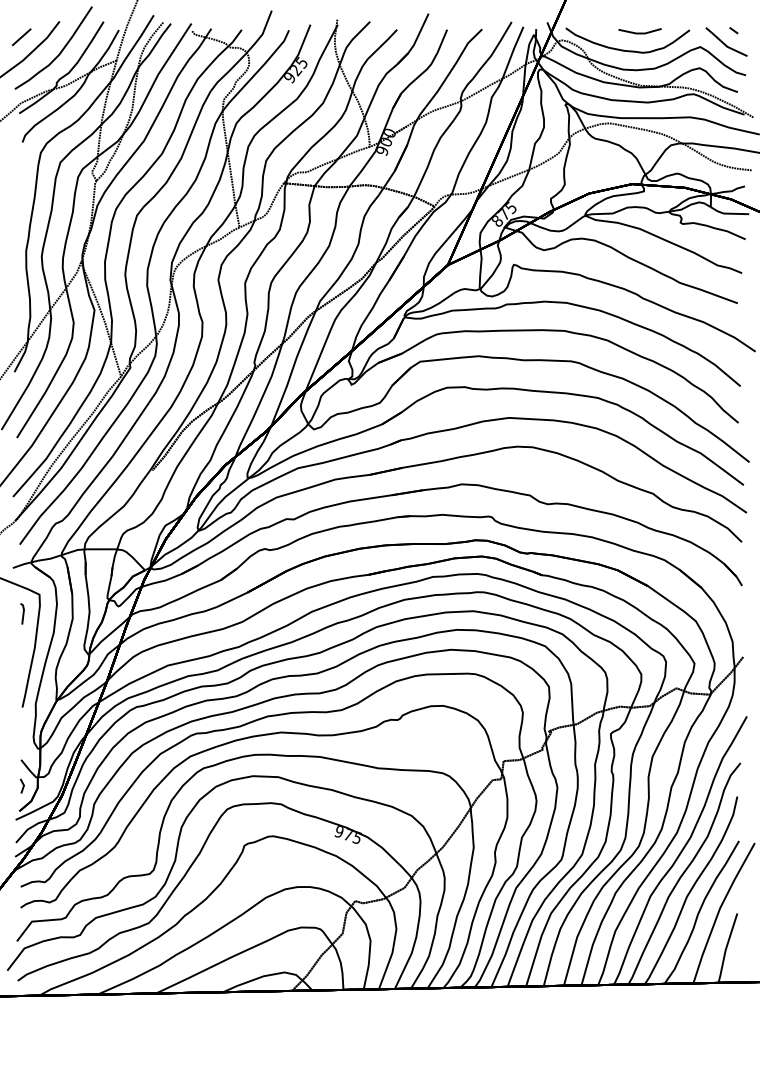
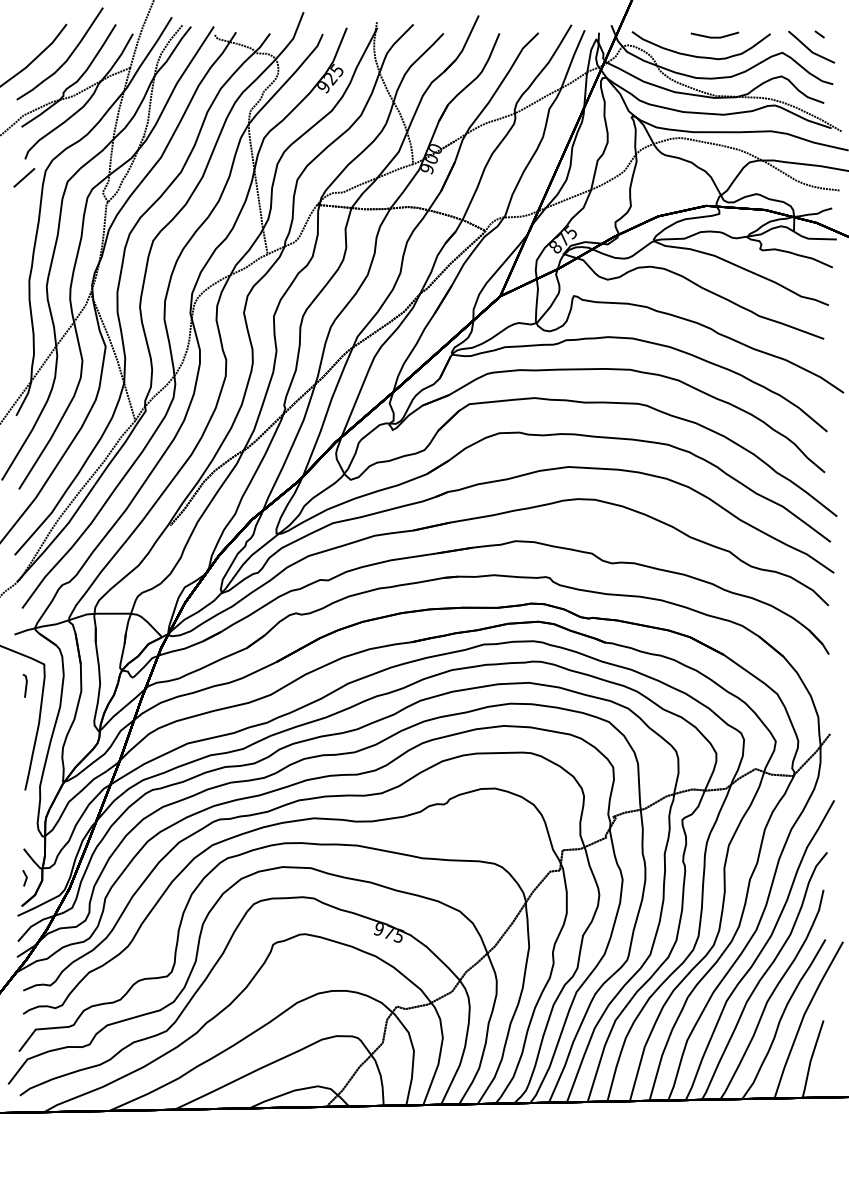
line: (21, 36) -> (24, 177), moved

